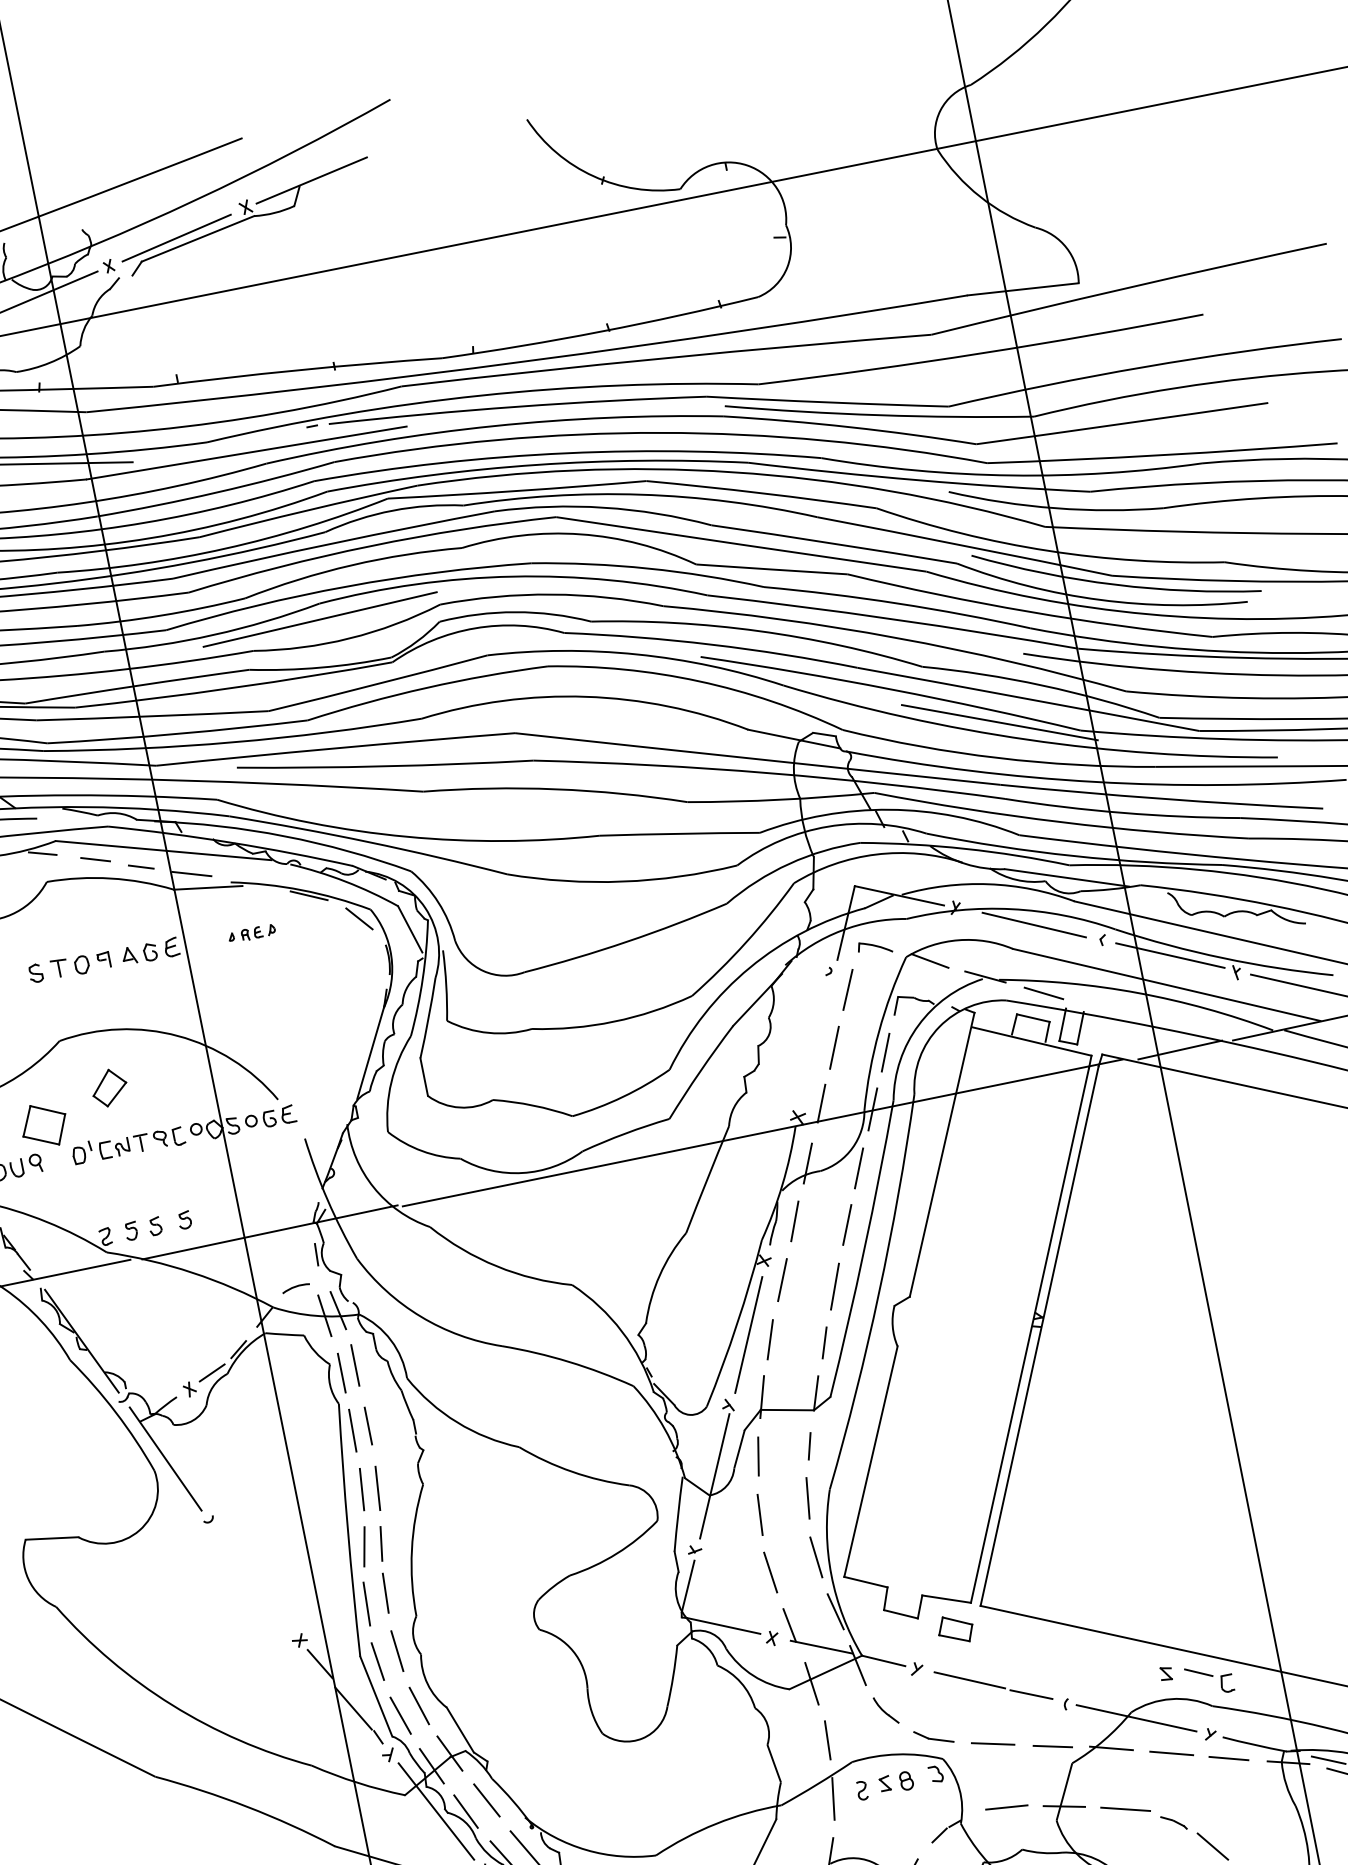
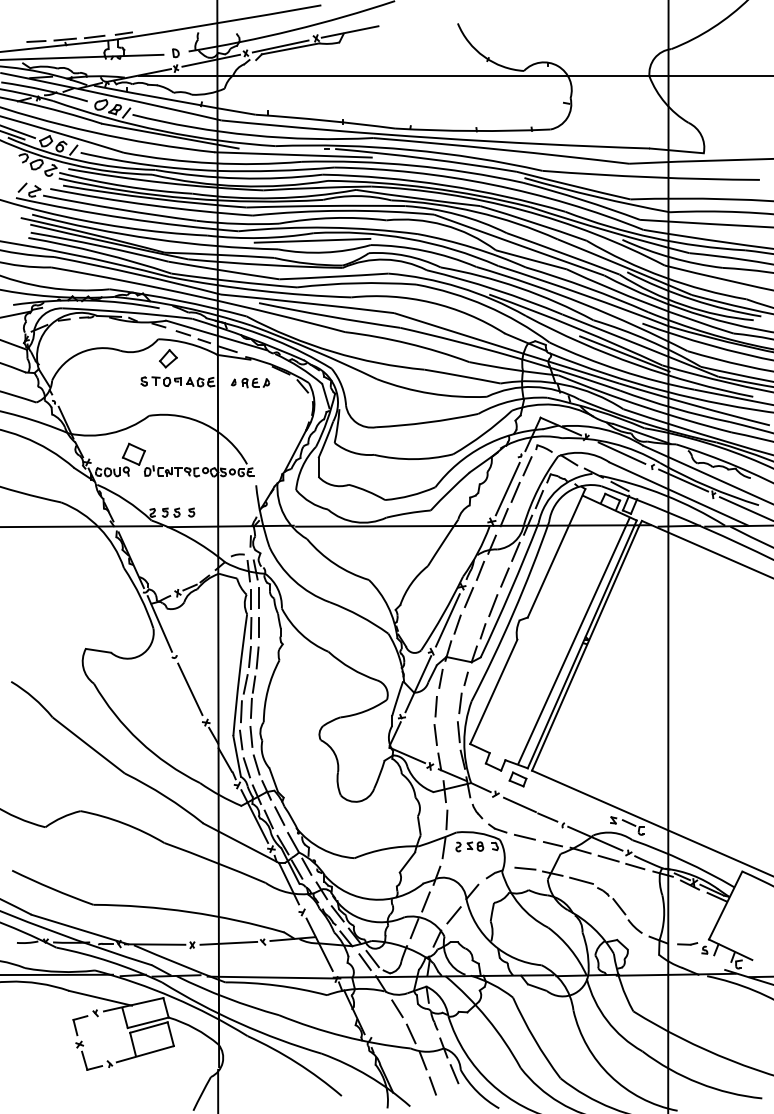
part: (252, 934) -> (250, 383), size x1.67
line: (816, 1043) -> (507, 488), added
part: (109, 1087) -> (168, 358), moved
line: (1012, 1326) -> (573, 641), added
line: (254, 1579) -> (190, 689), added

